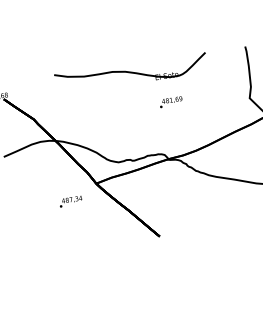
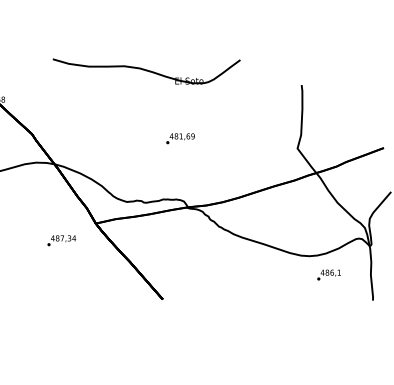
part: (131, 73) -> (146, 71), moved
text: (171, 101) -> (180, 138), moved

